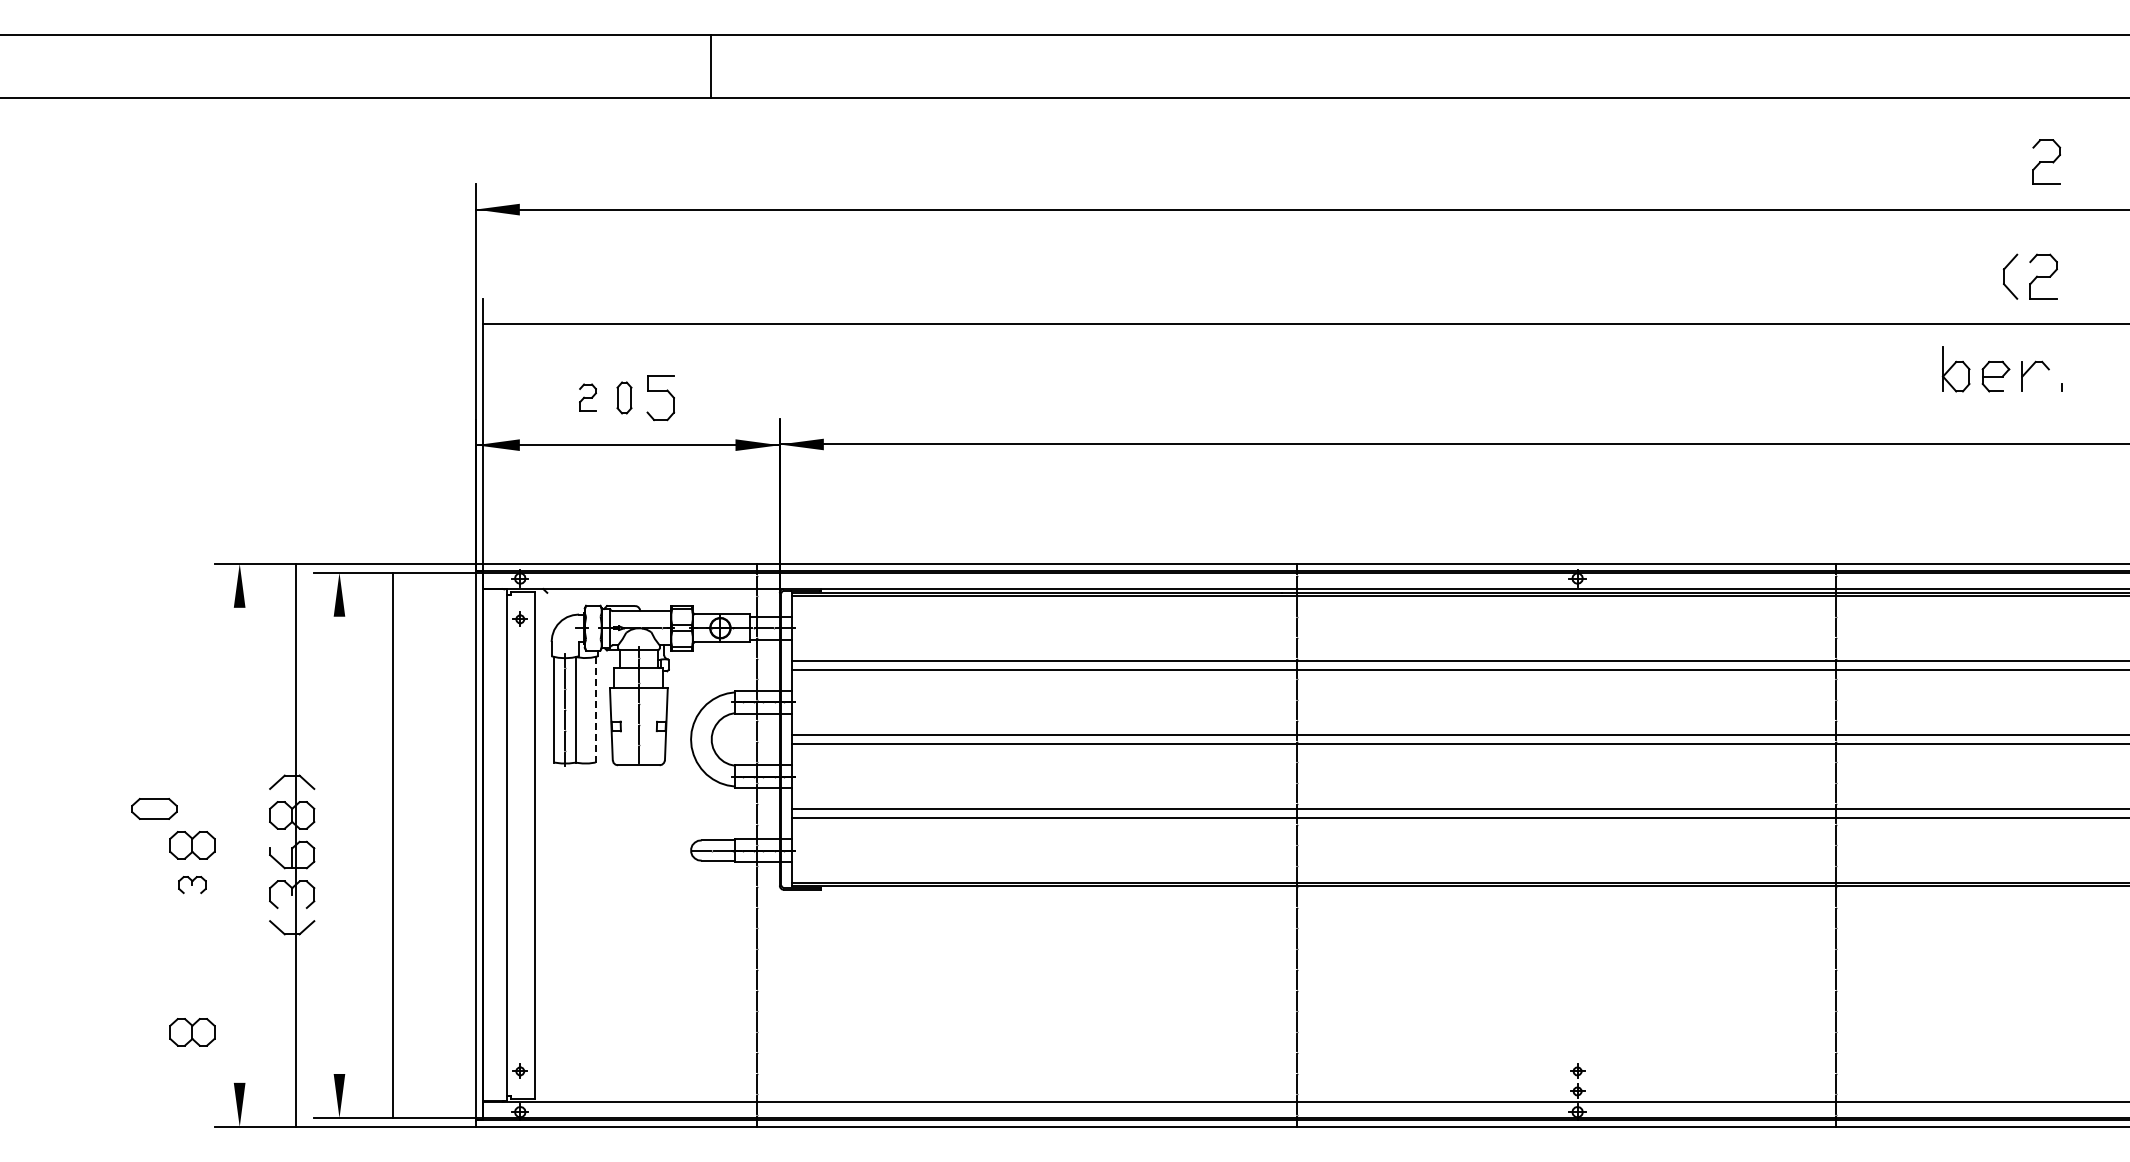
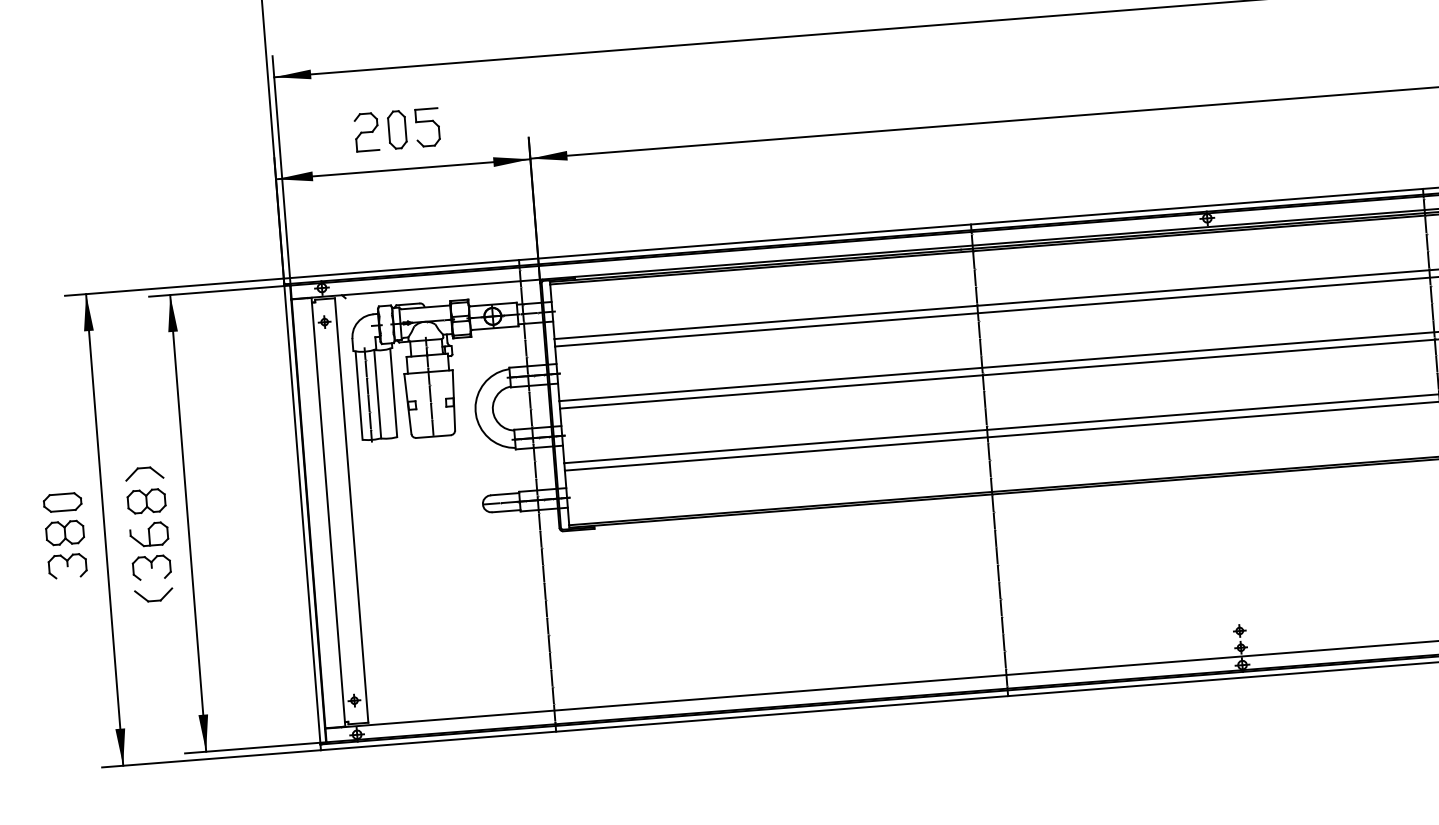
fill: (505, 323) -> (292, 75), added
part: (587, 397) -> (366, 131), size x1.67
part: (624, 397) -> (397, 129), size x1.43
line: (595, 709) -> (393, 392), dashed -> solid
part: (154, 808) -> (62, 502), moved
line: (295, 845) -> (104, 530), moved
line: (393, 845) -> (188, 523), moved
part: (192, 884) -> (67, 565), size x1.67
part: (192, 1032) -> (77, 689), removed

